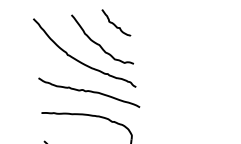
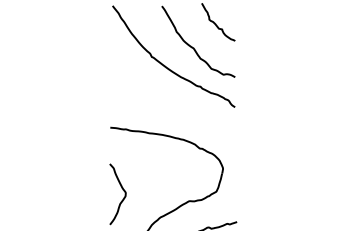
curve: (89, 92) -> (174, 107), removed

